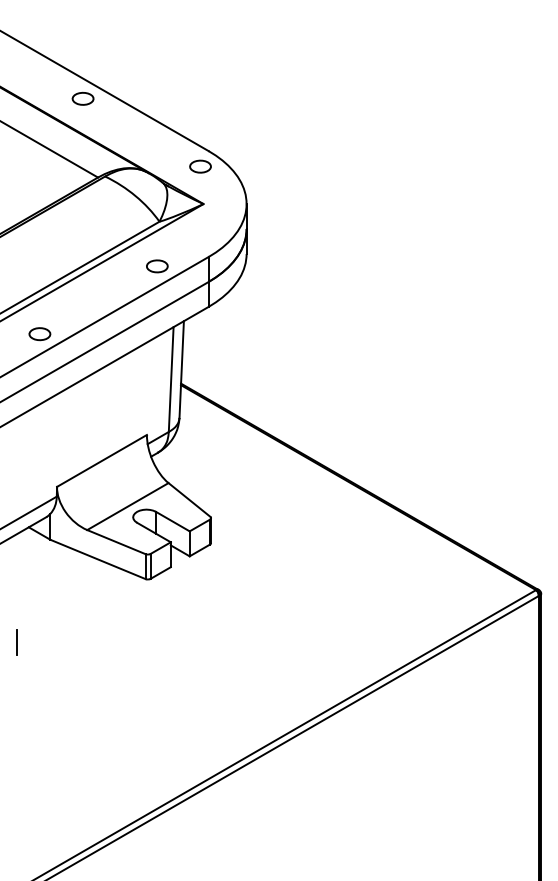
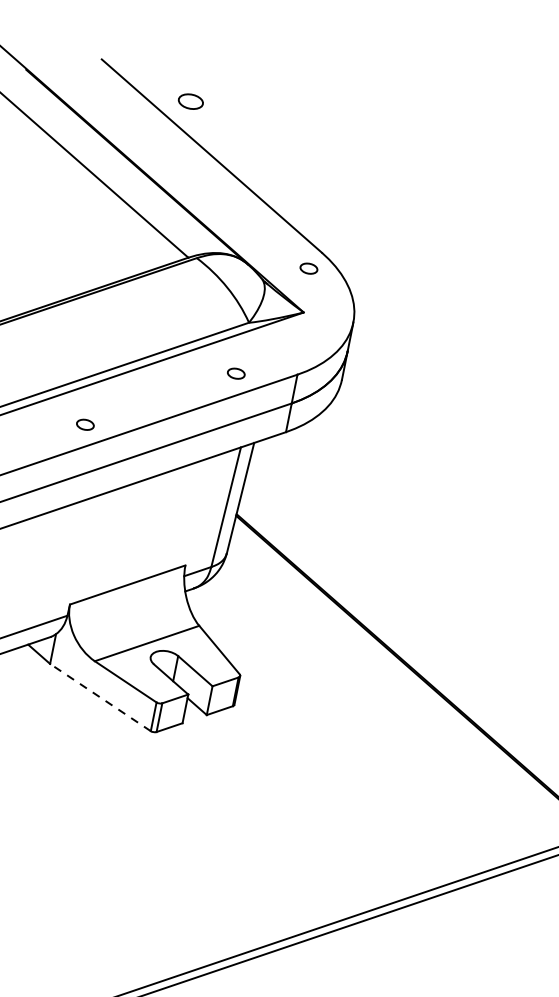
part: (82, 98) -> (190, 101), moved
part: (200, 166) -> (308, 268), size x0.7
part: (157, 266) -> (236, 373), size x0.7
part: (39, 334) -> (84, 425), size x0.7
line: (98, 559) -> (101, 697), solid -> dashed

